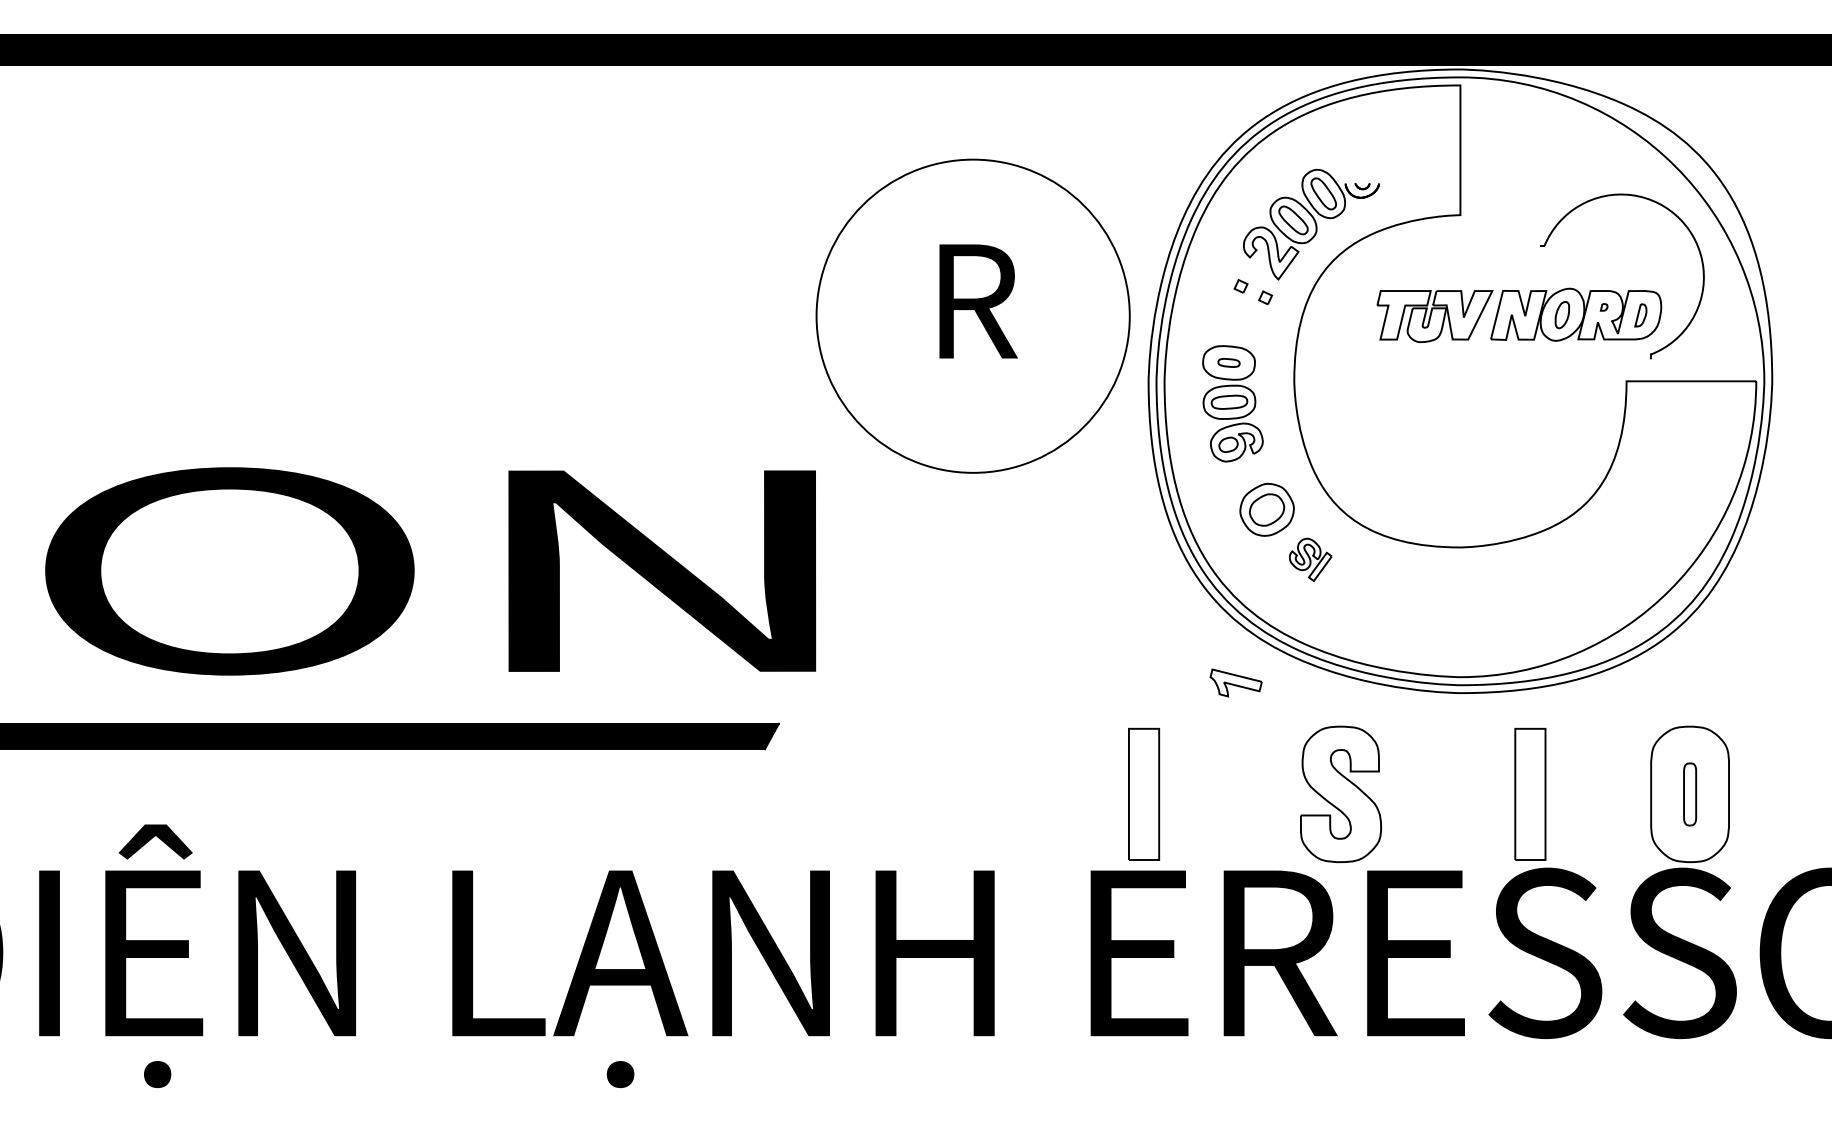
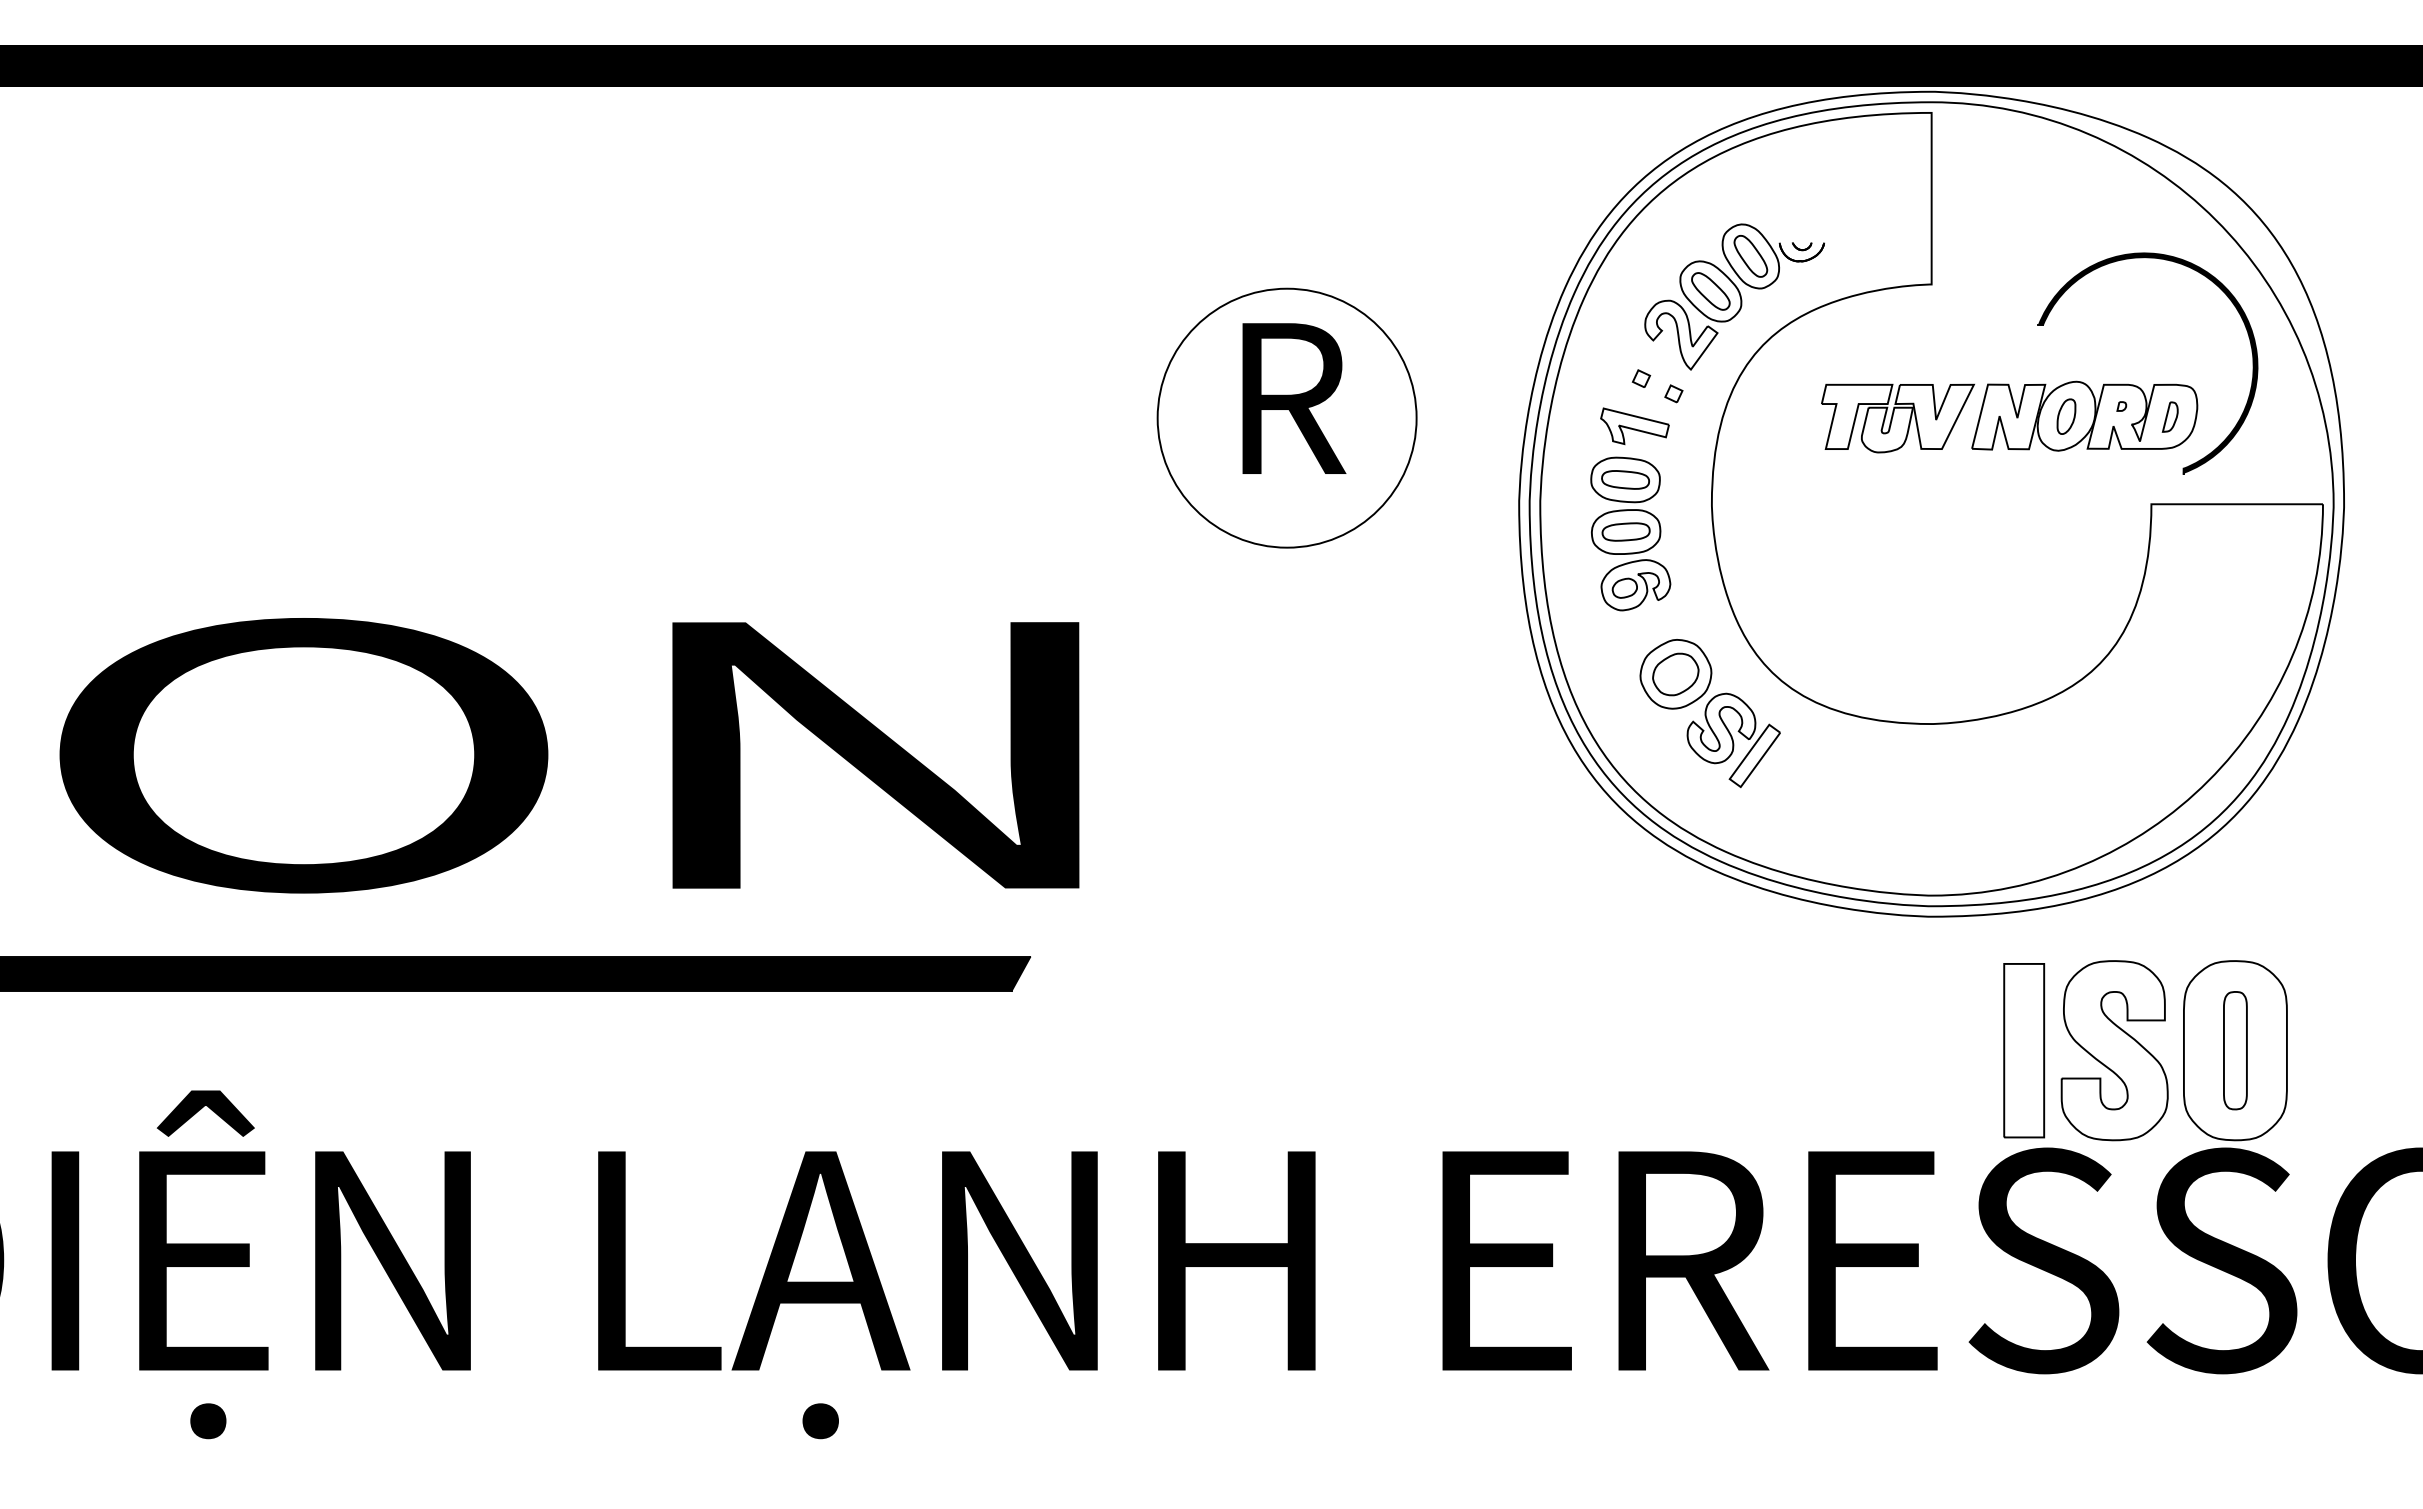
fill: (1623, 274) -> (2147, 362), added
circle: (972, 315) -> (1286, 417), size x0.62
part: (1228, 362) -> (1625, 479), size x1.67
part: (1310, 559) -> (1733, 740), size x1.67
part: (1235, 682) -> (1634, 425), moved
part: (1144, 794) -> (1513, 1050), removed
part: (1340, 794) -> (2114, 1050), moved
part: (1690, 794) -> (2235, 1050), size x1.43

